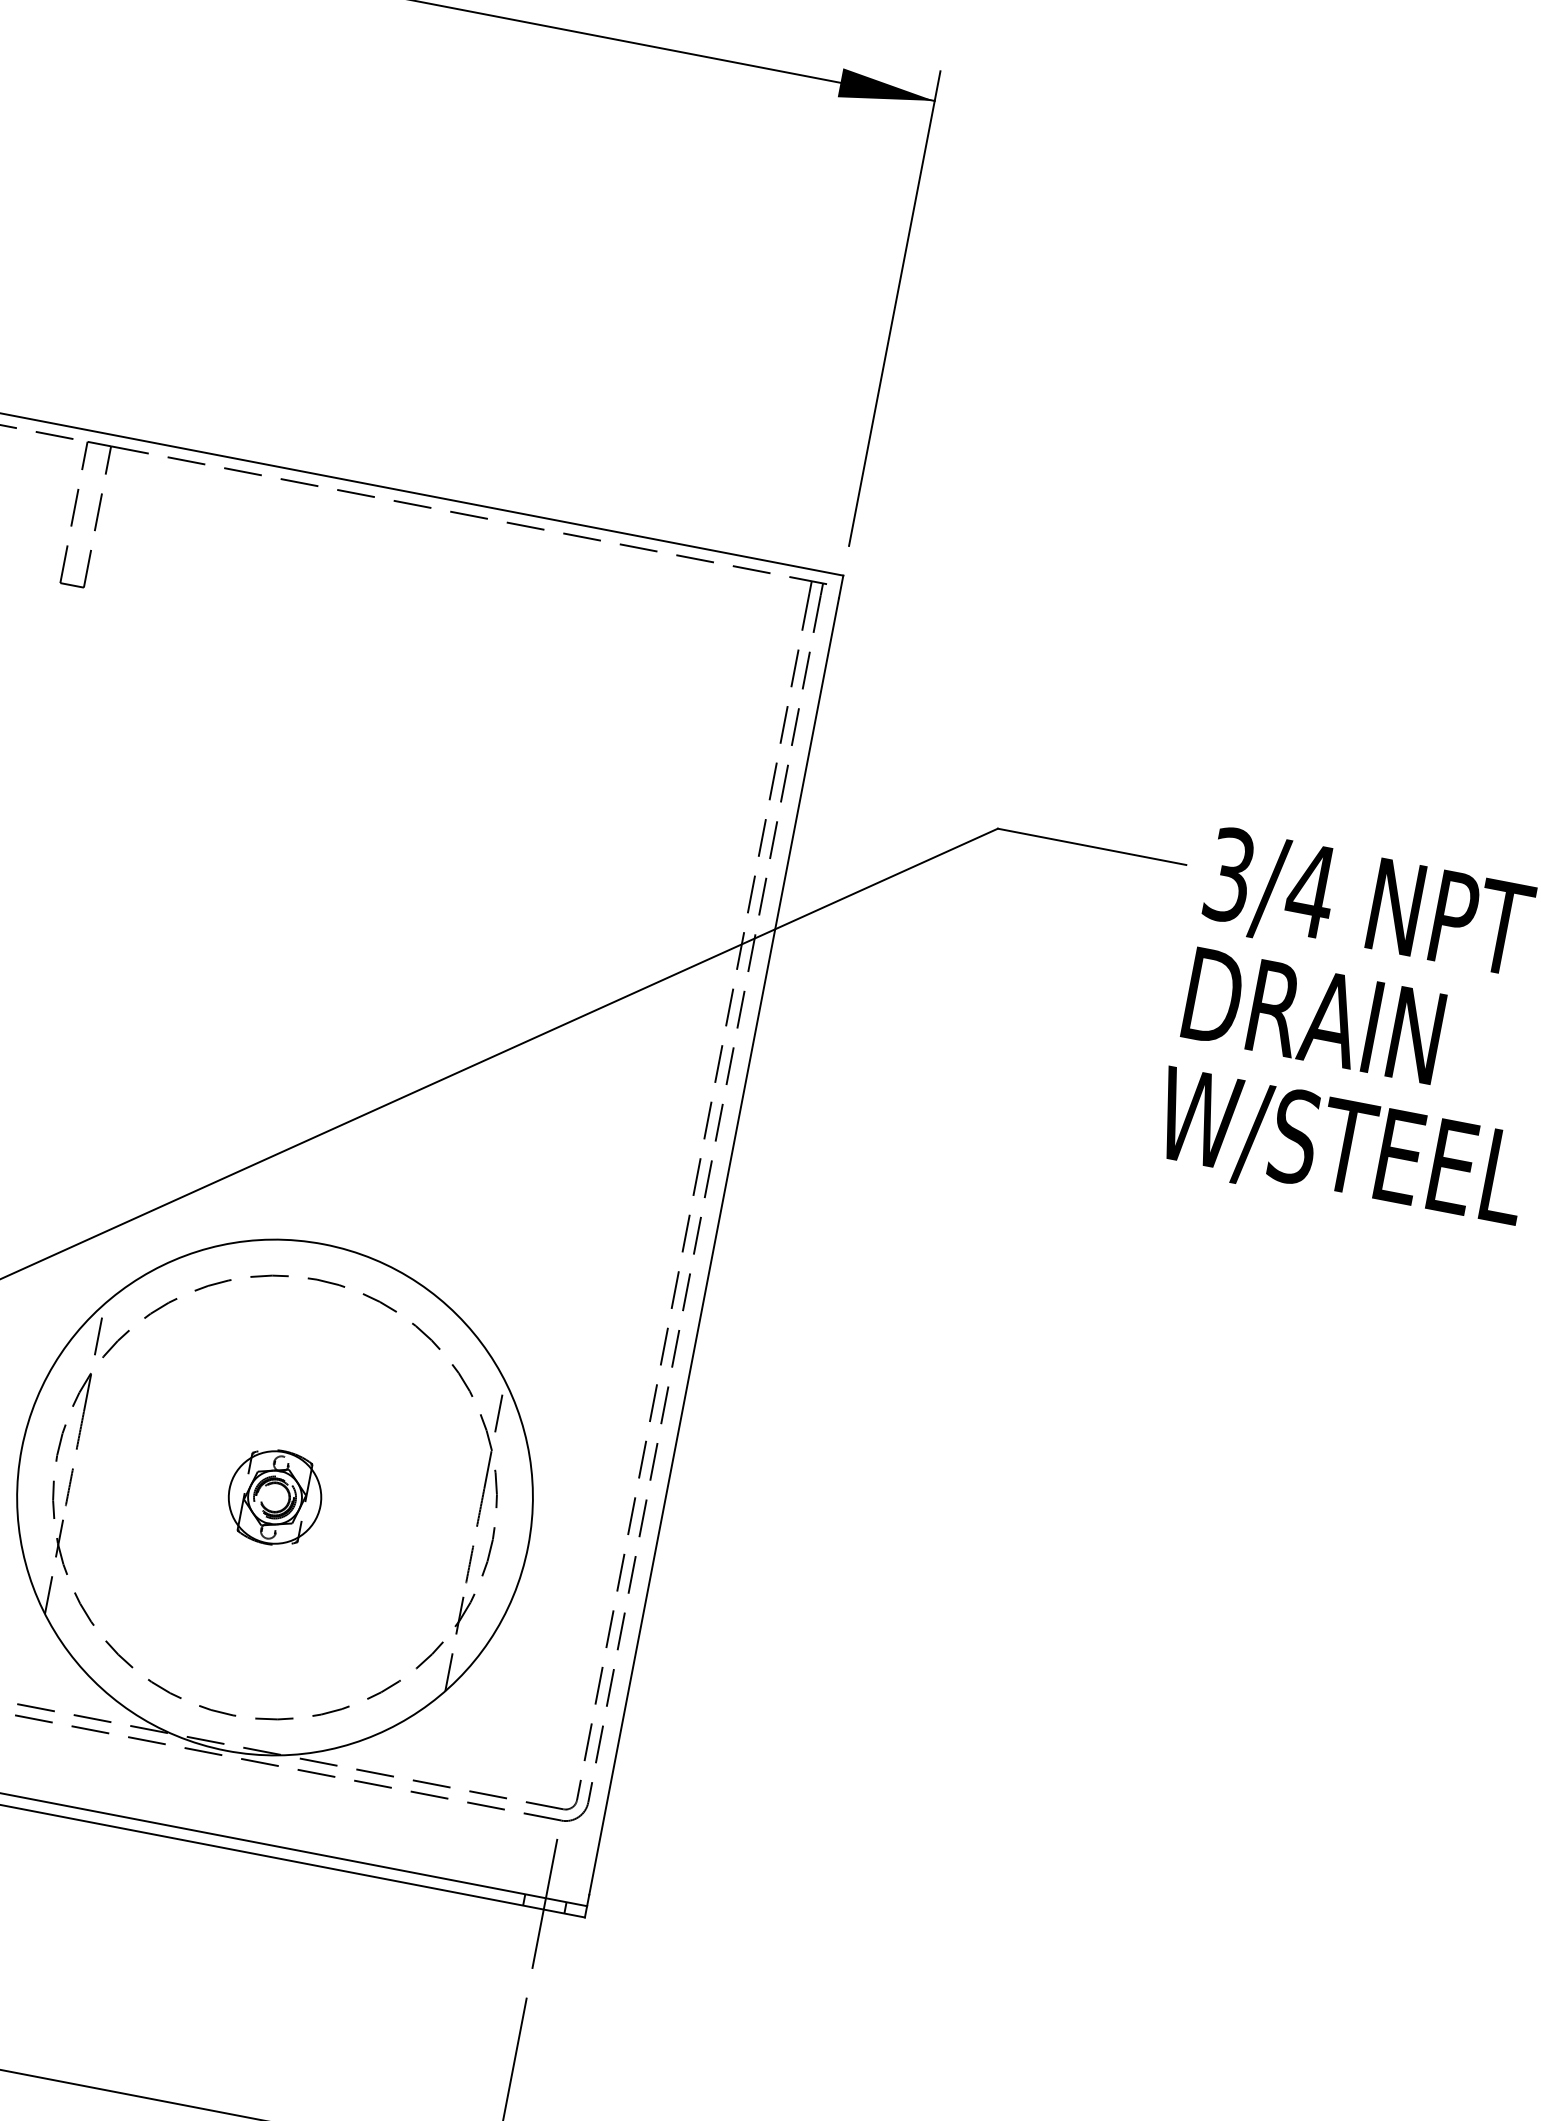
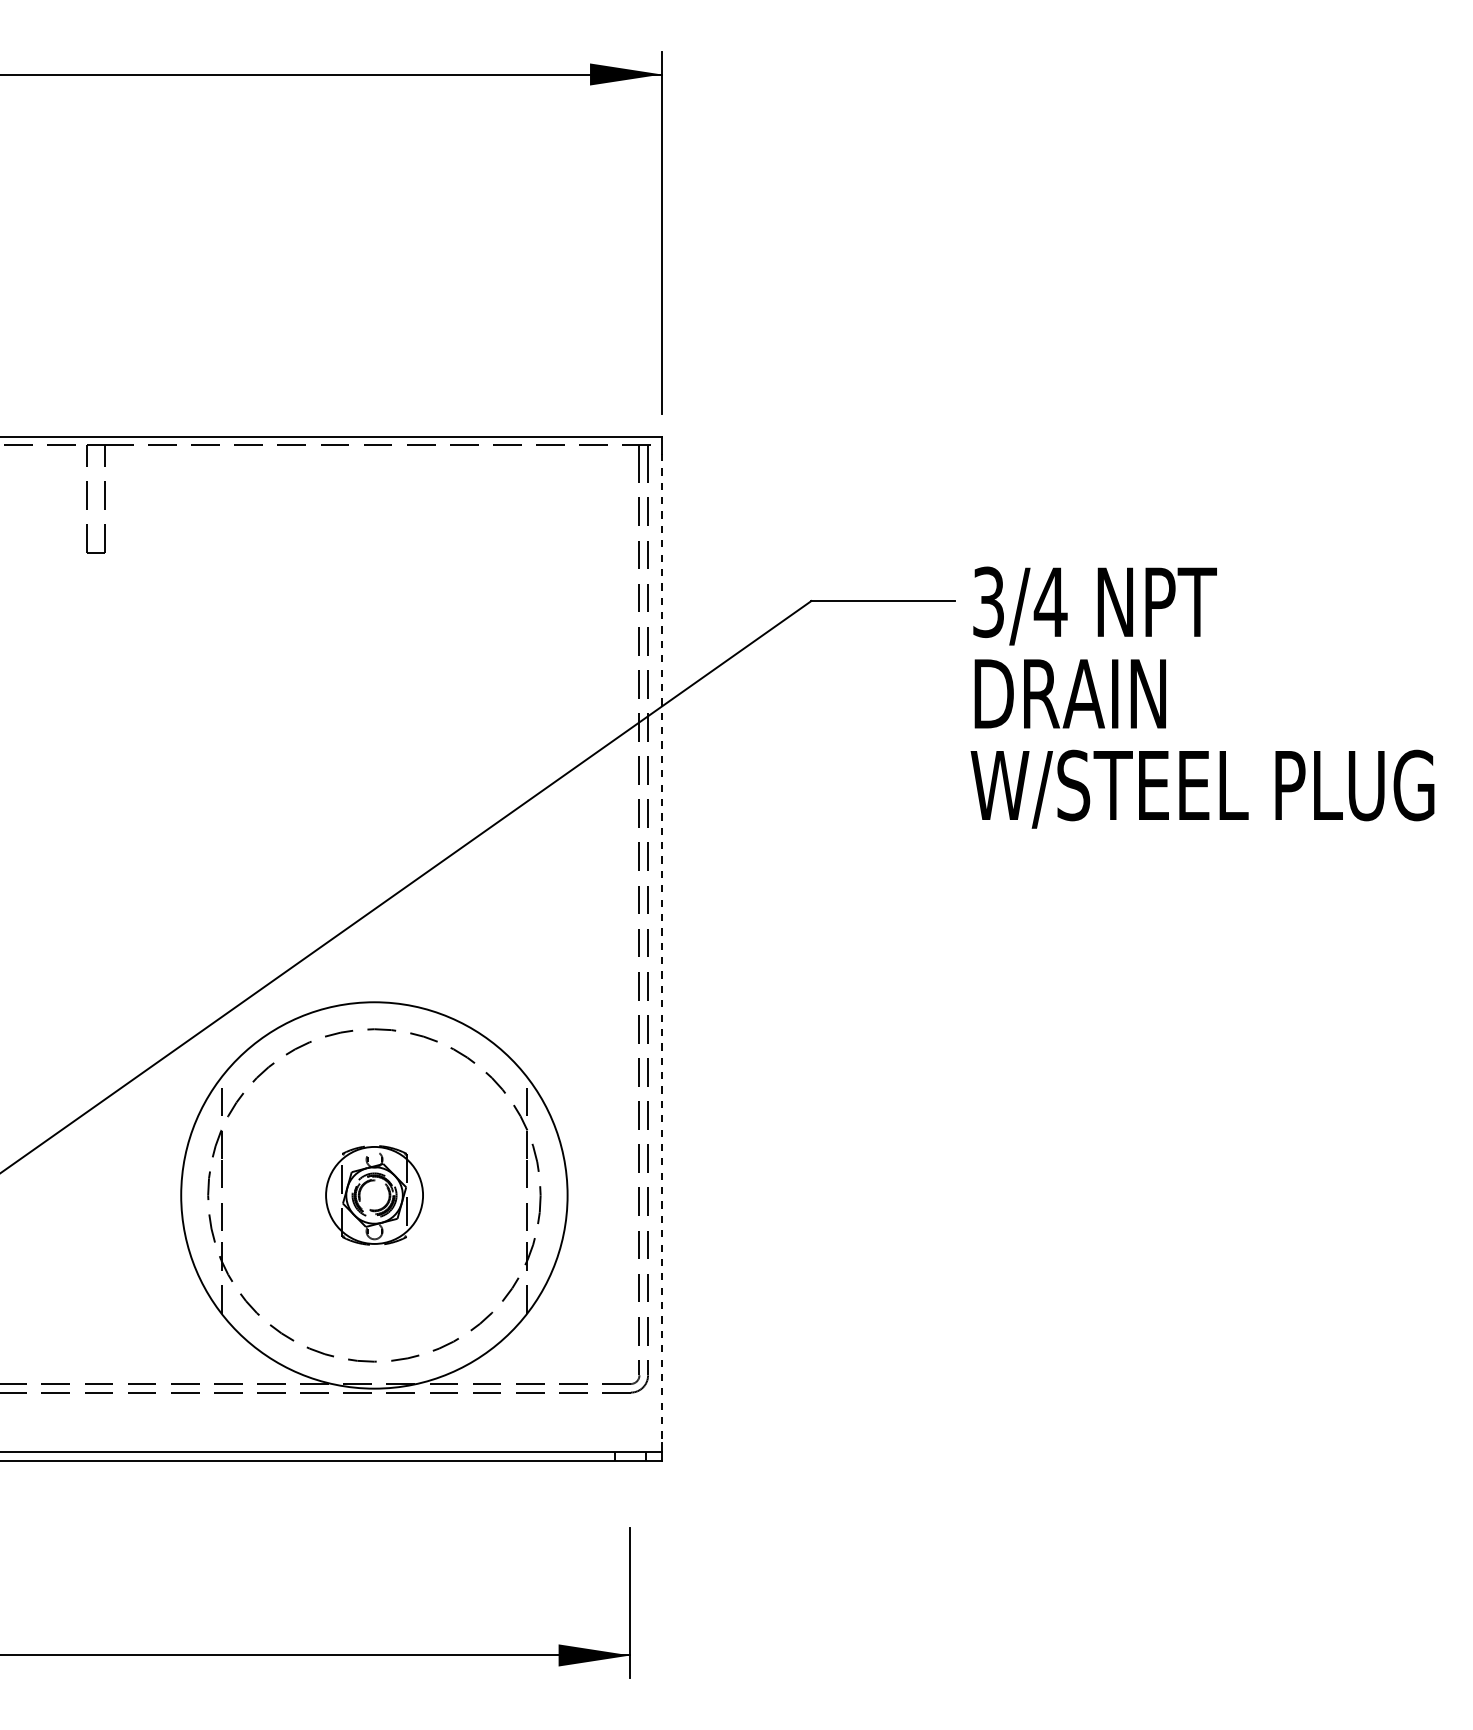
line: (713, 1246) -> (661, 948), solid -> dashed
part: (273, 1497) -> (373, 1195), size x1.4
line: (545, 1902) -> (630, 1455), removed

